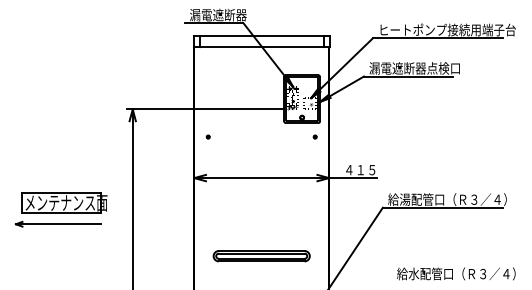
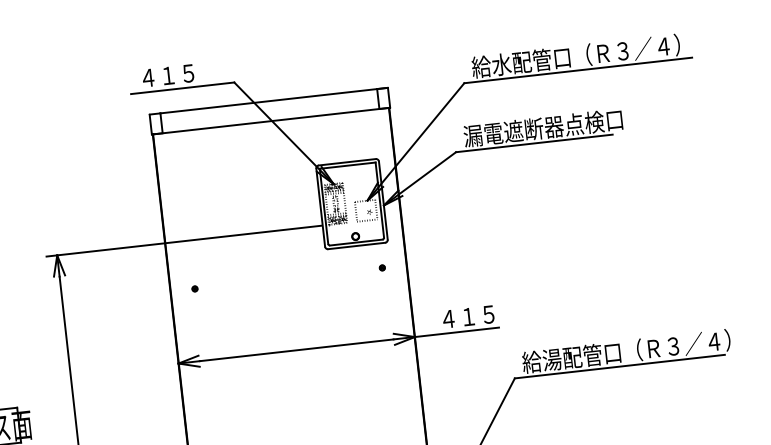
text: (218, 14) -> (188, 72), 漏電遮断器 -> ４１５
text: (446, 29) -> (591, 53), ヒートポンプ接続用端子台 -> 給水配管口（Ｒ３／４）

